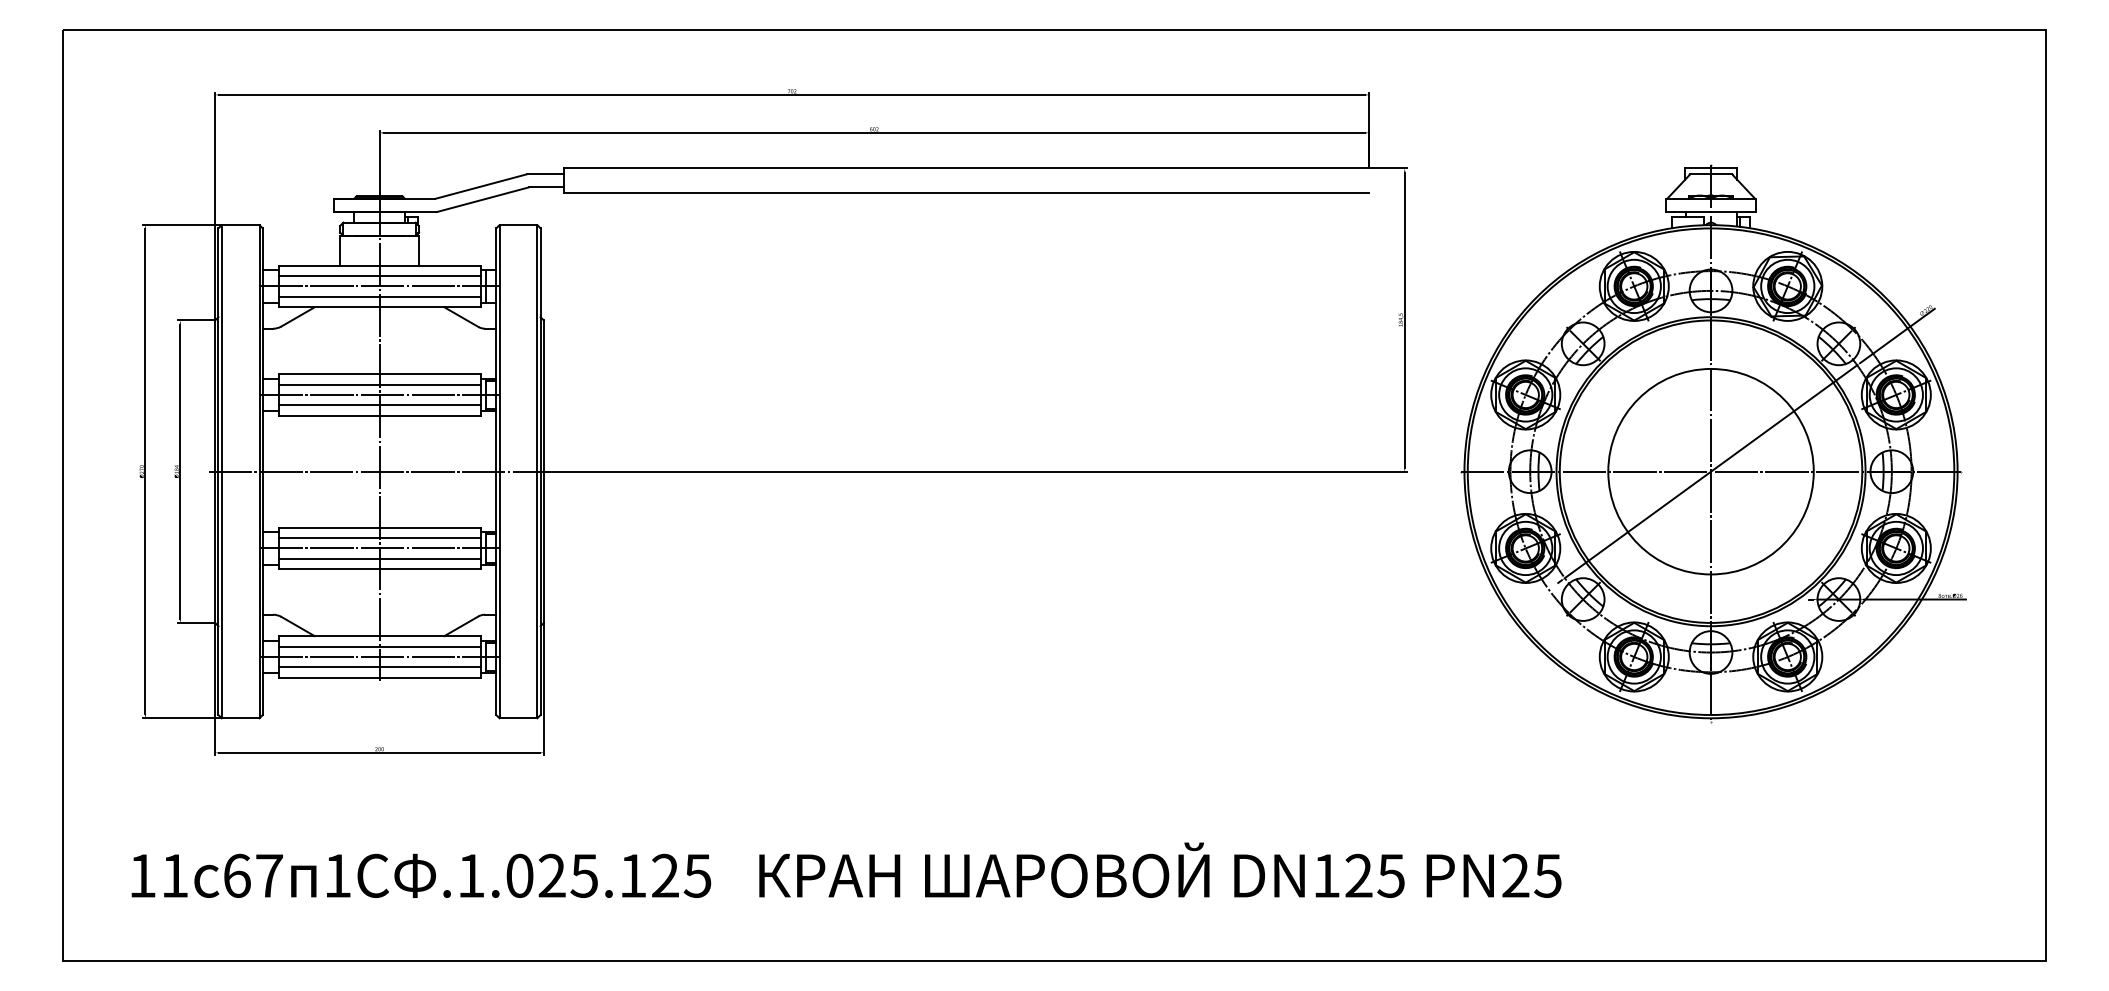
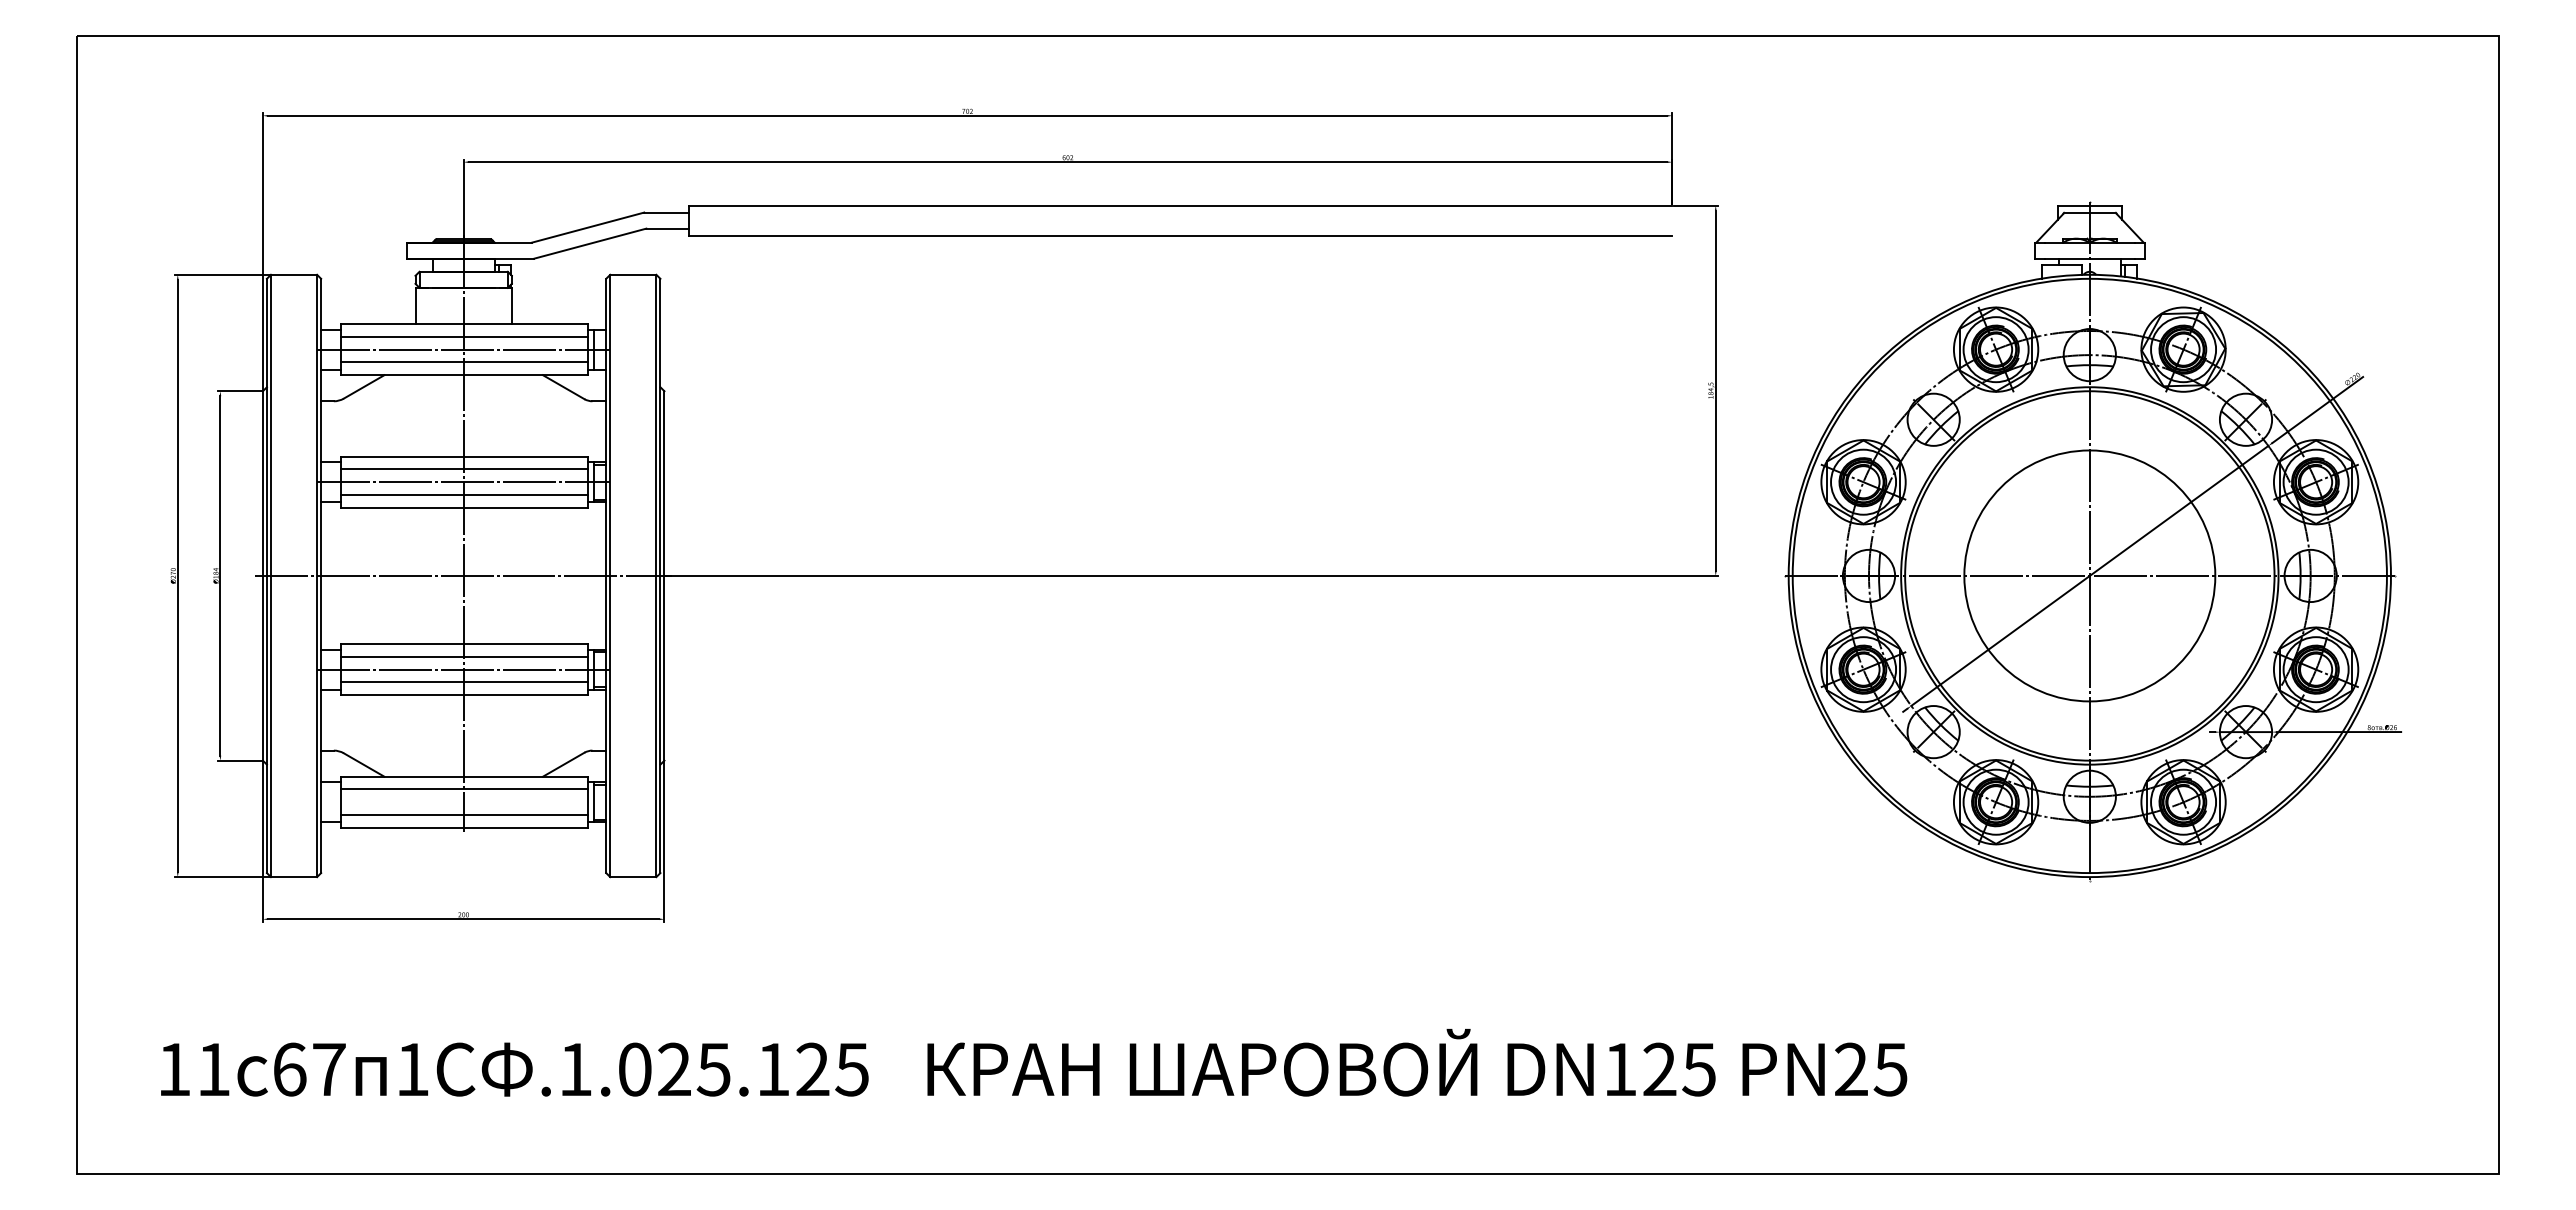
line: (379, 657) -> (463, 802), removed

